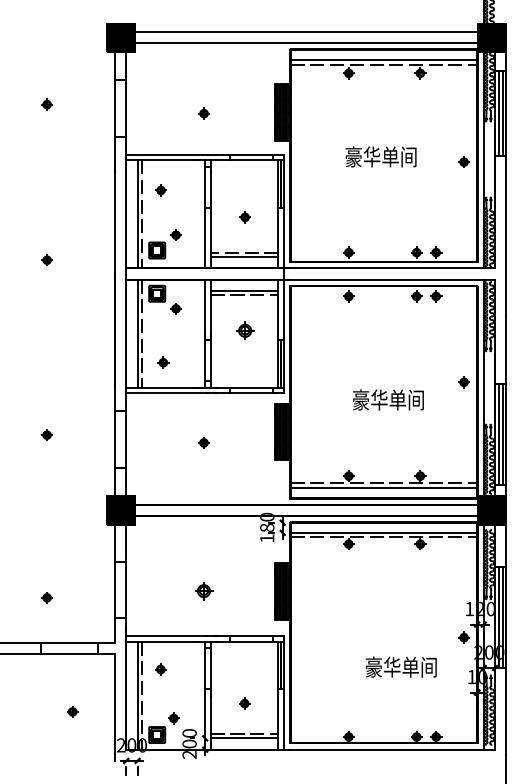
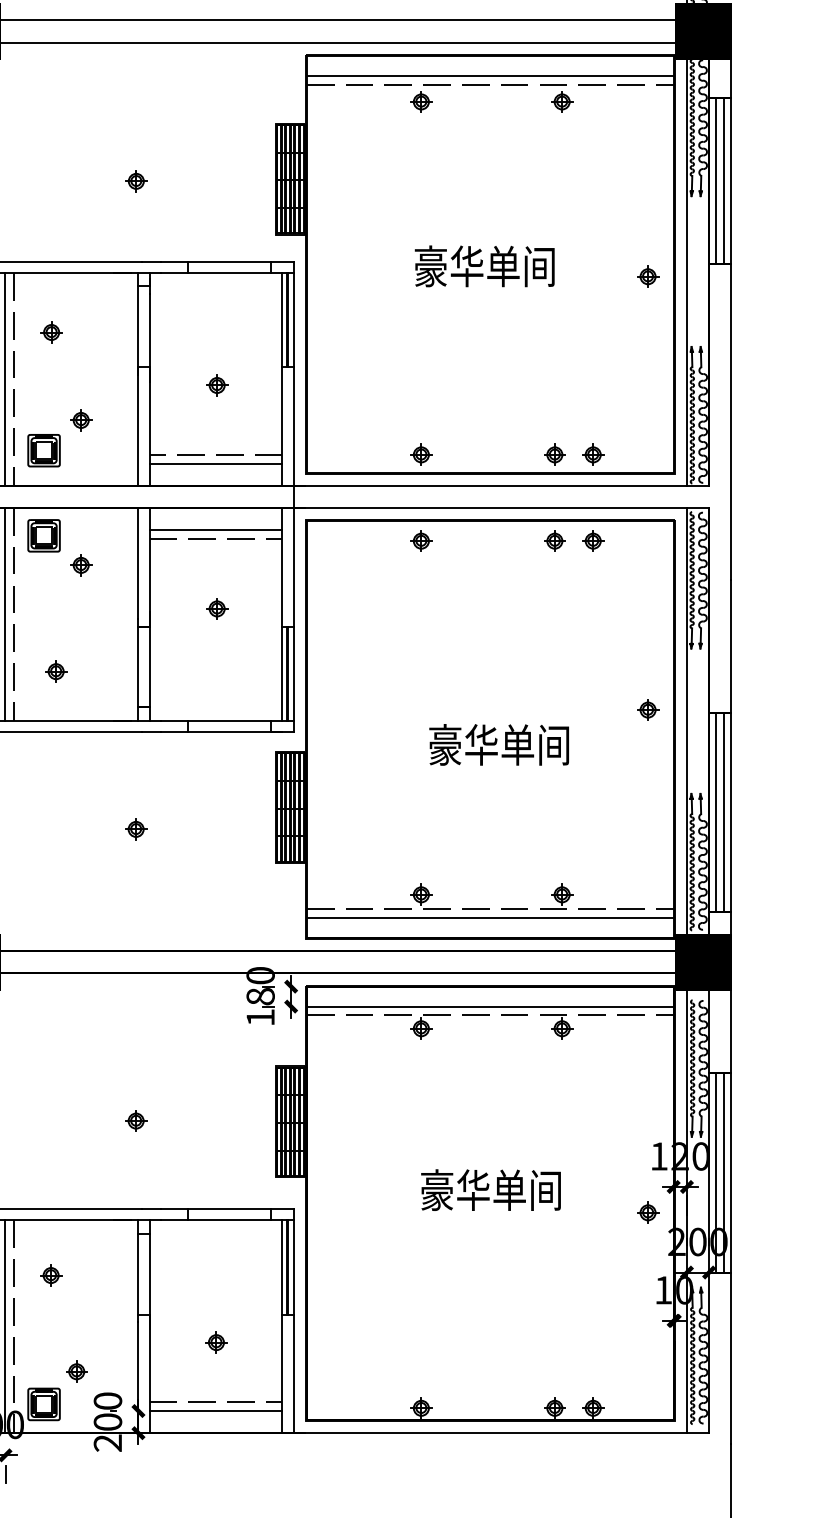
part: (244, 330) -> (215, 608), size x0.62
part: (203, 590) -> (135, 1119), size x0.62
text: (400, 666) -> (489, 1188), moved

